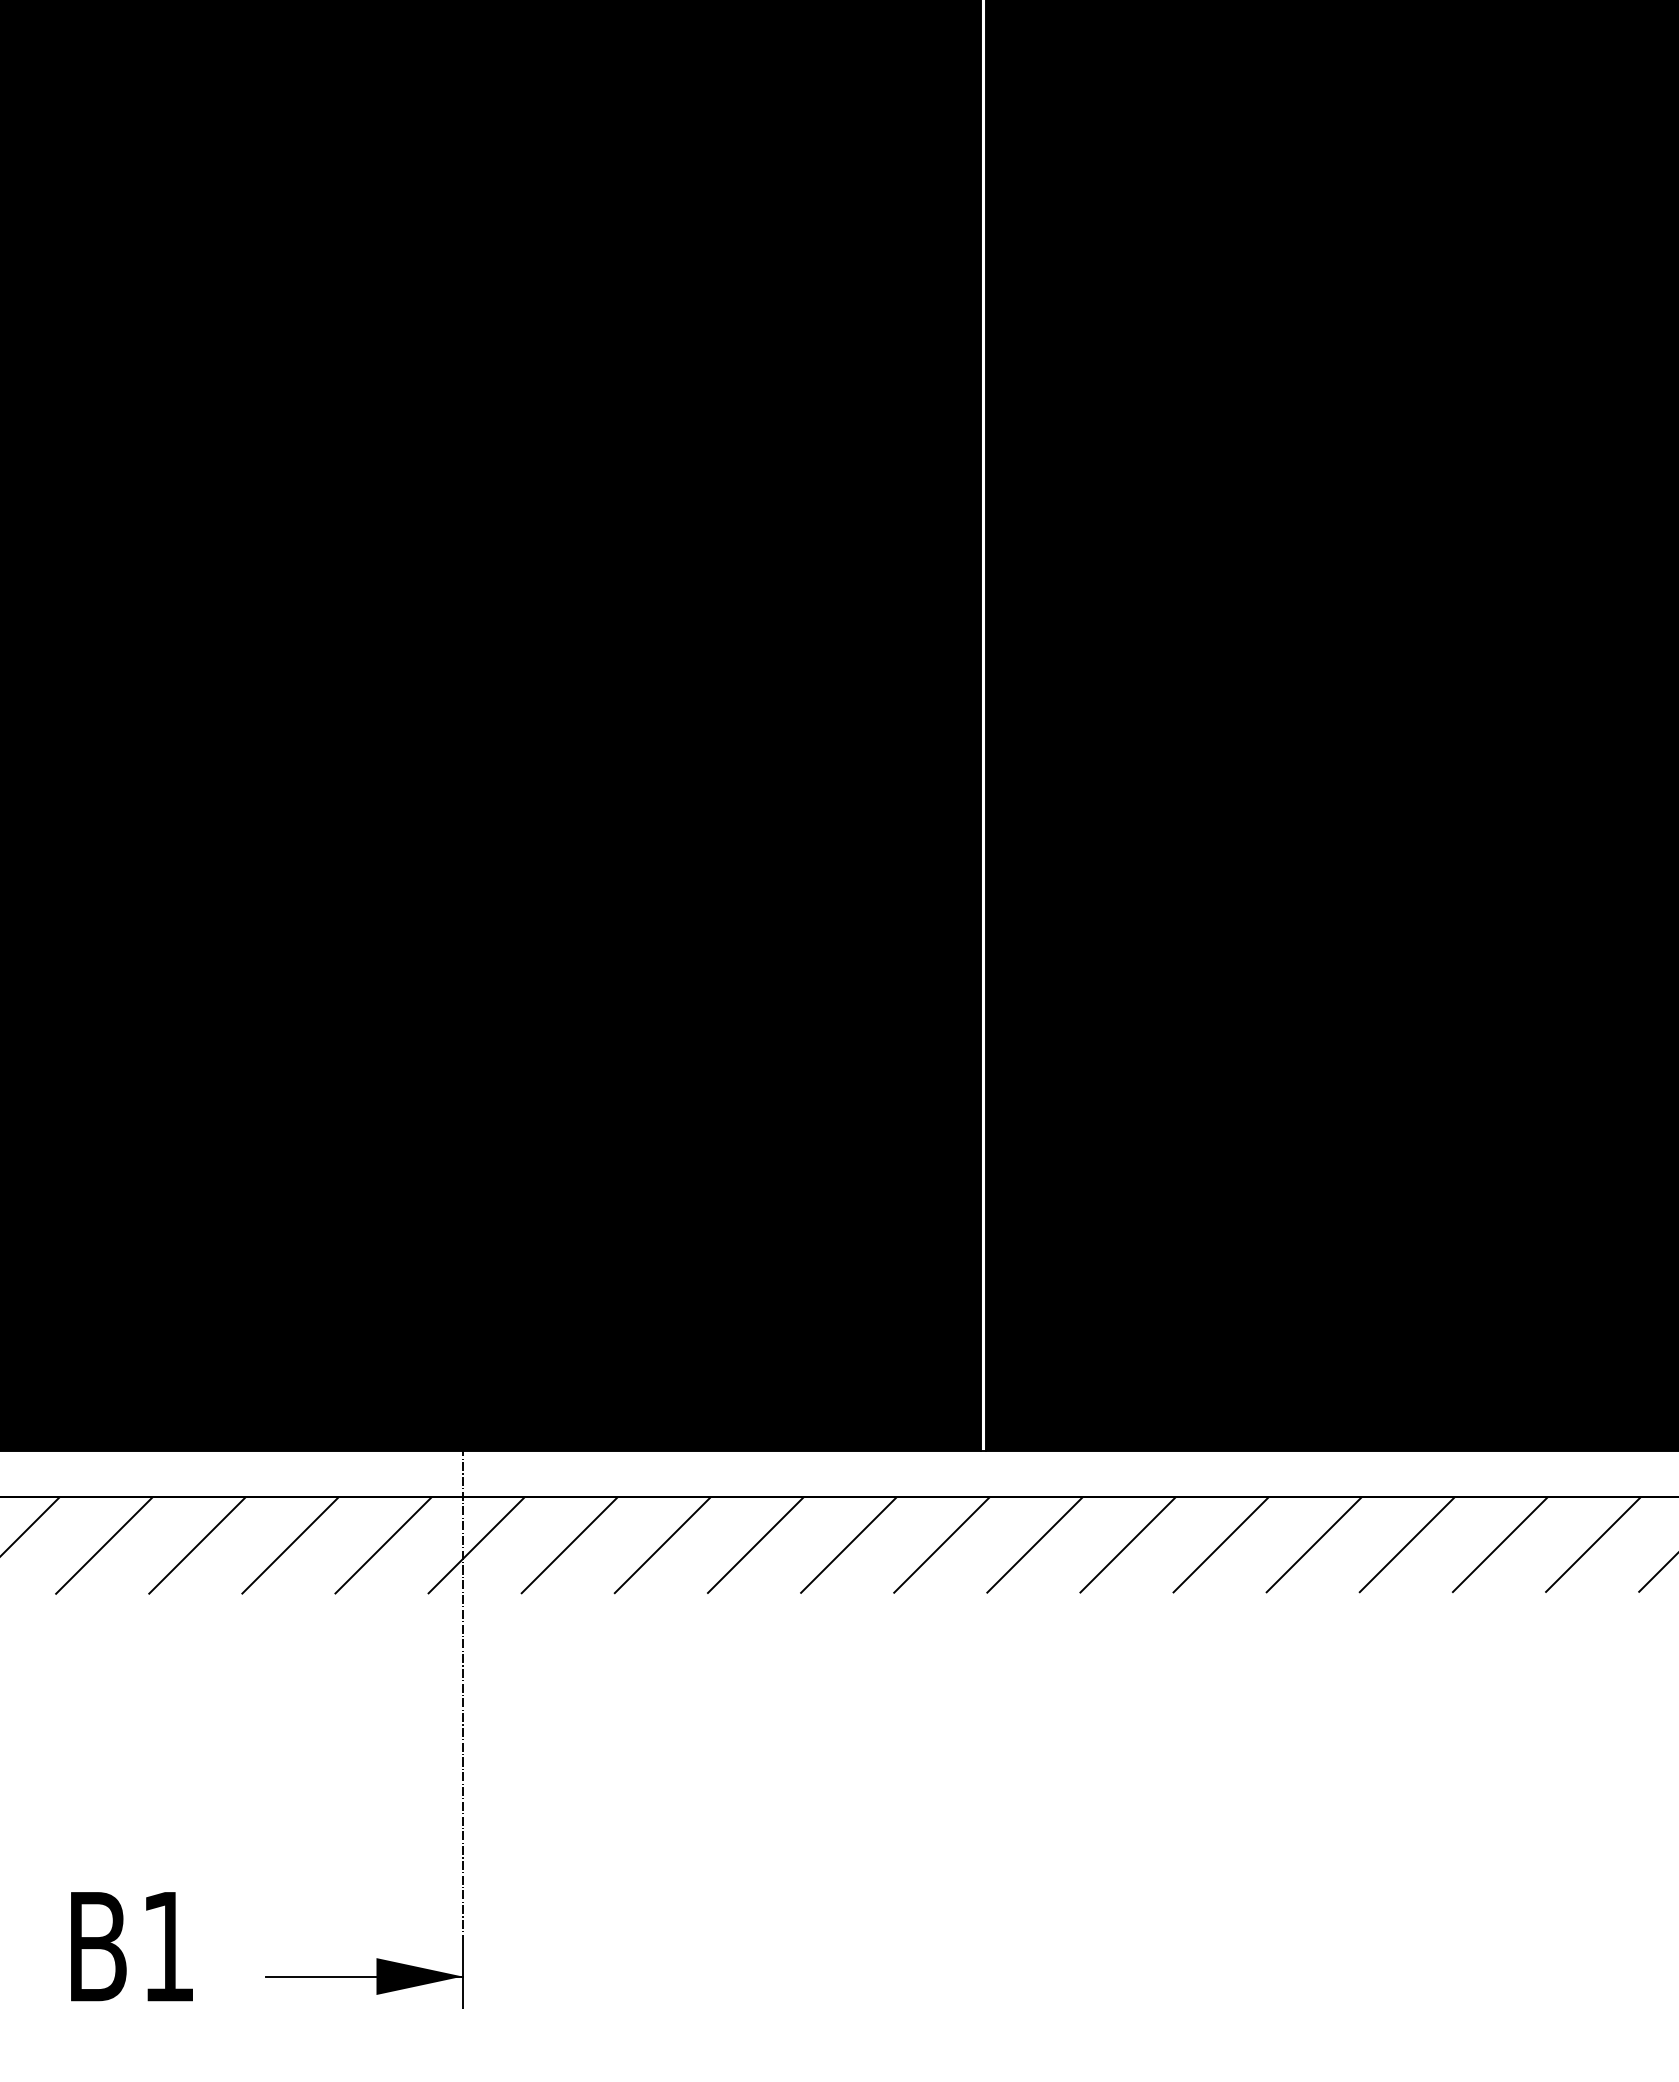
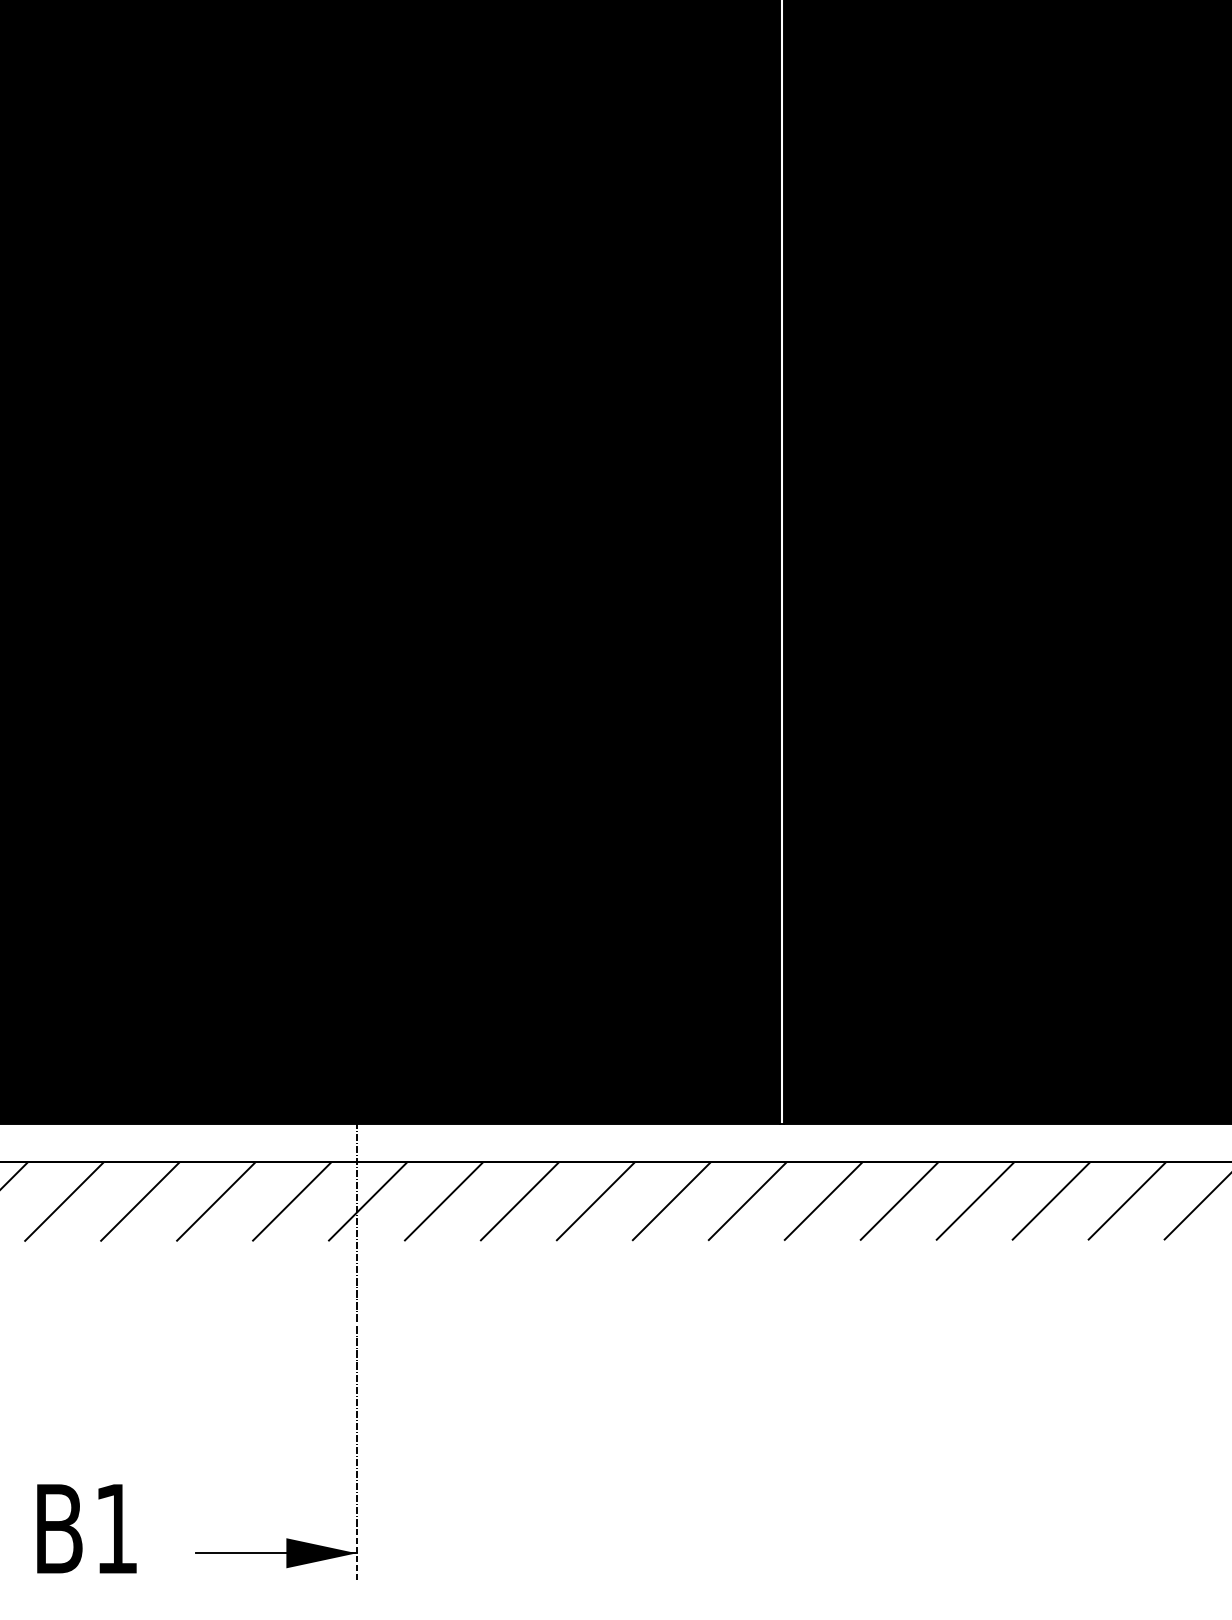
line: (462, 1976) -> (356, 1553), solid -> dashed

